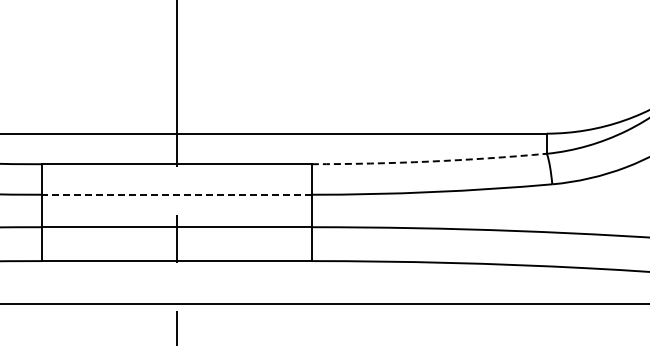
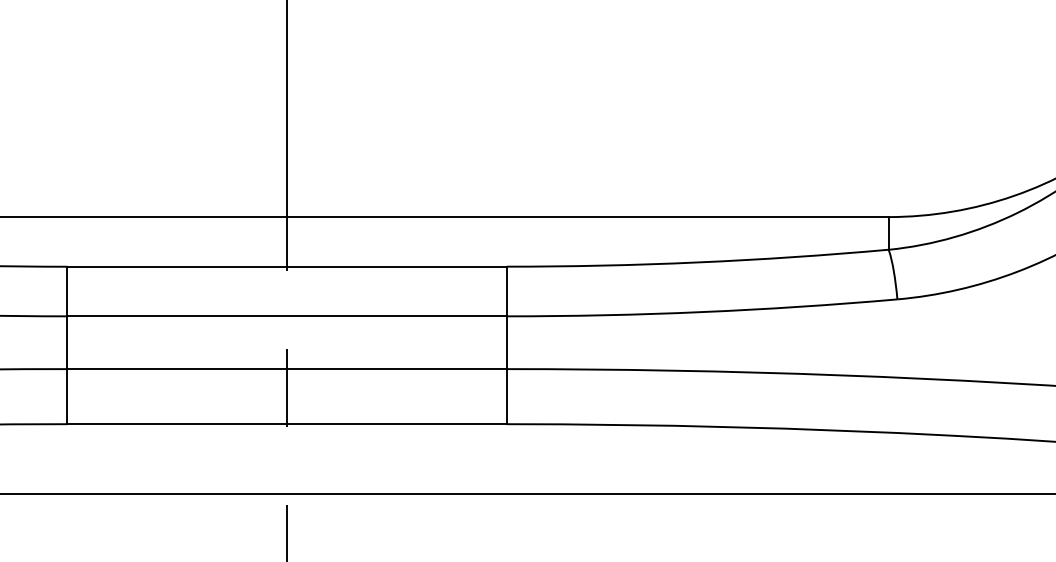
arc: (429, 161) -> (697, 262), dashed -> solid
line: (176, 194) -> (286, 315), dashed -> solid

